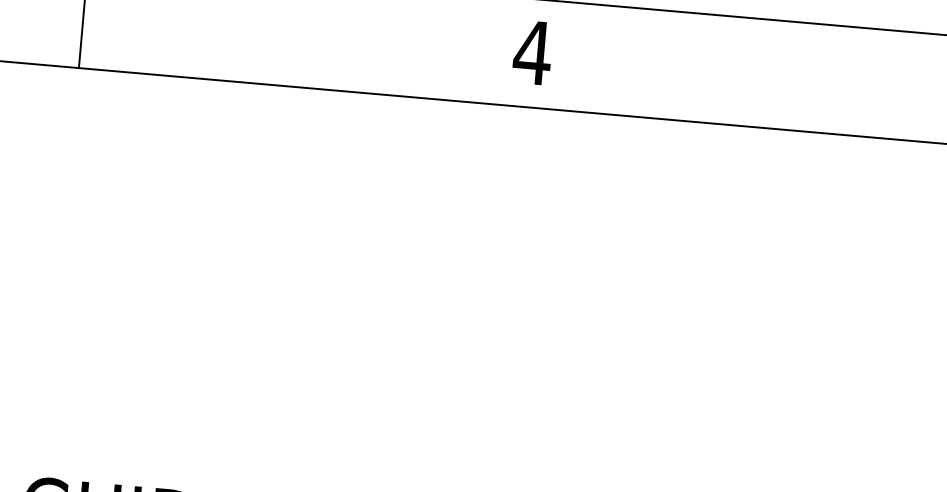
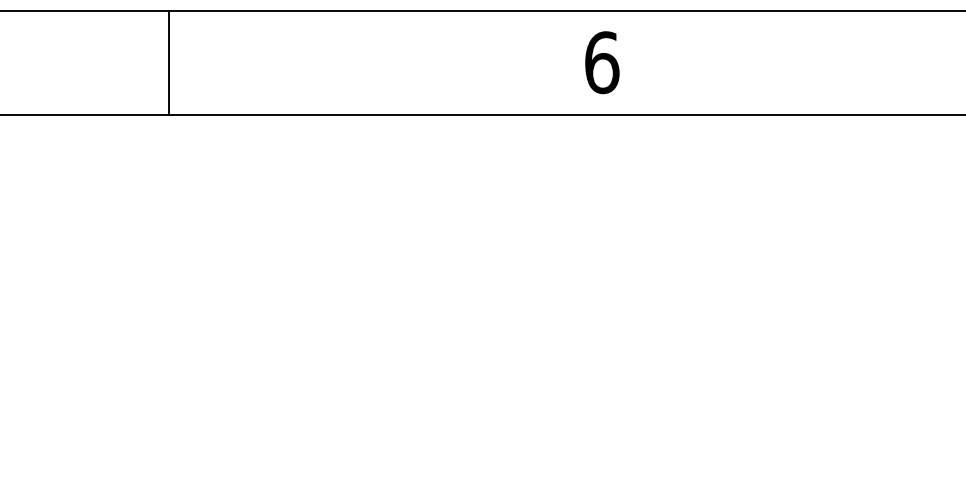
text: (532, 52) -> (601, 62), 4 -> 6

